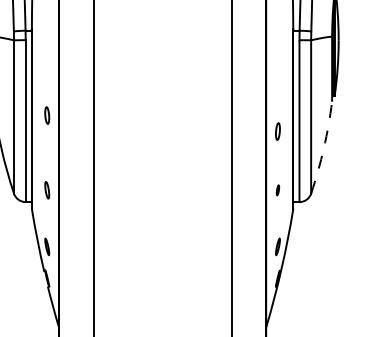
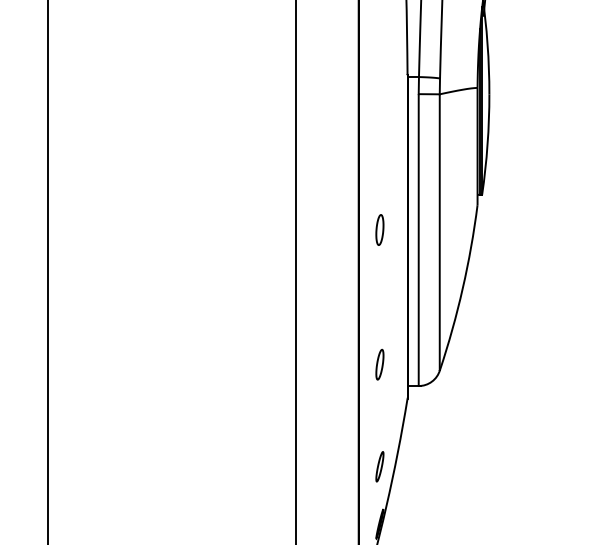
part: (277, 131) -> (379, 229), moved
arc: (323, 148) -> (462, 289), dashed -> solid
part: (277, 190) -> (379, 365), size x1.67

